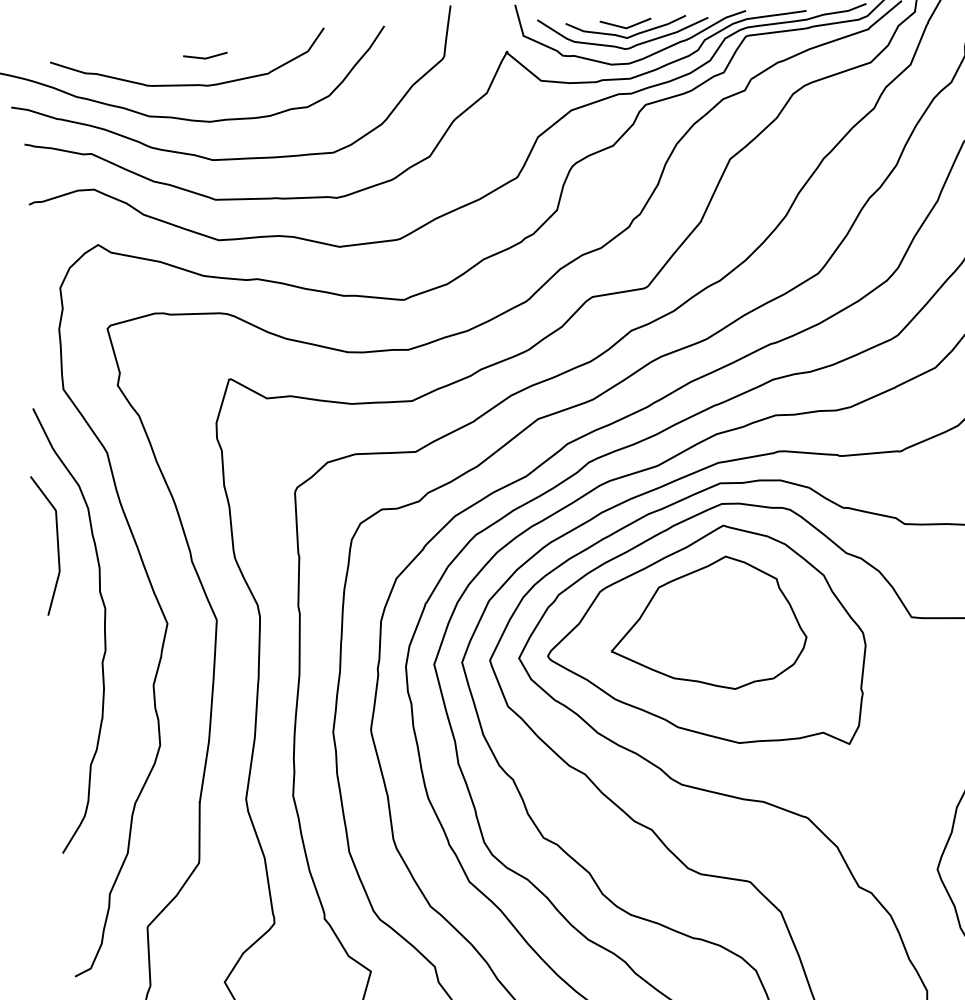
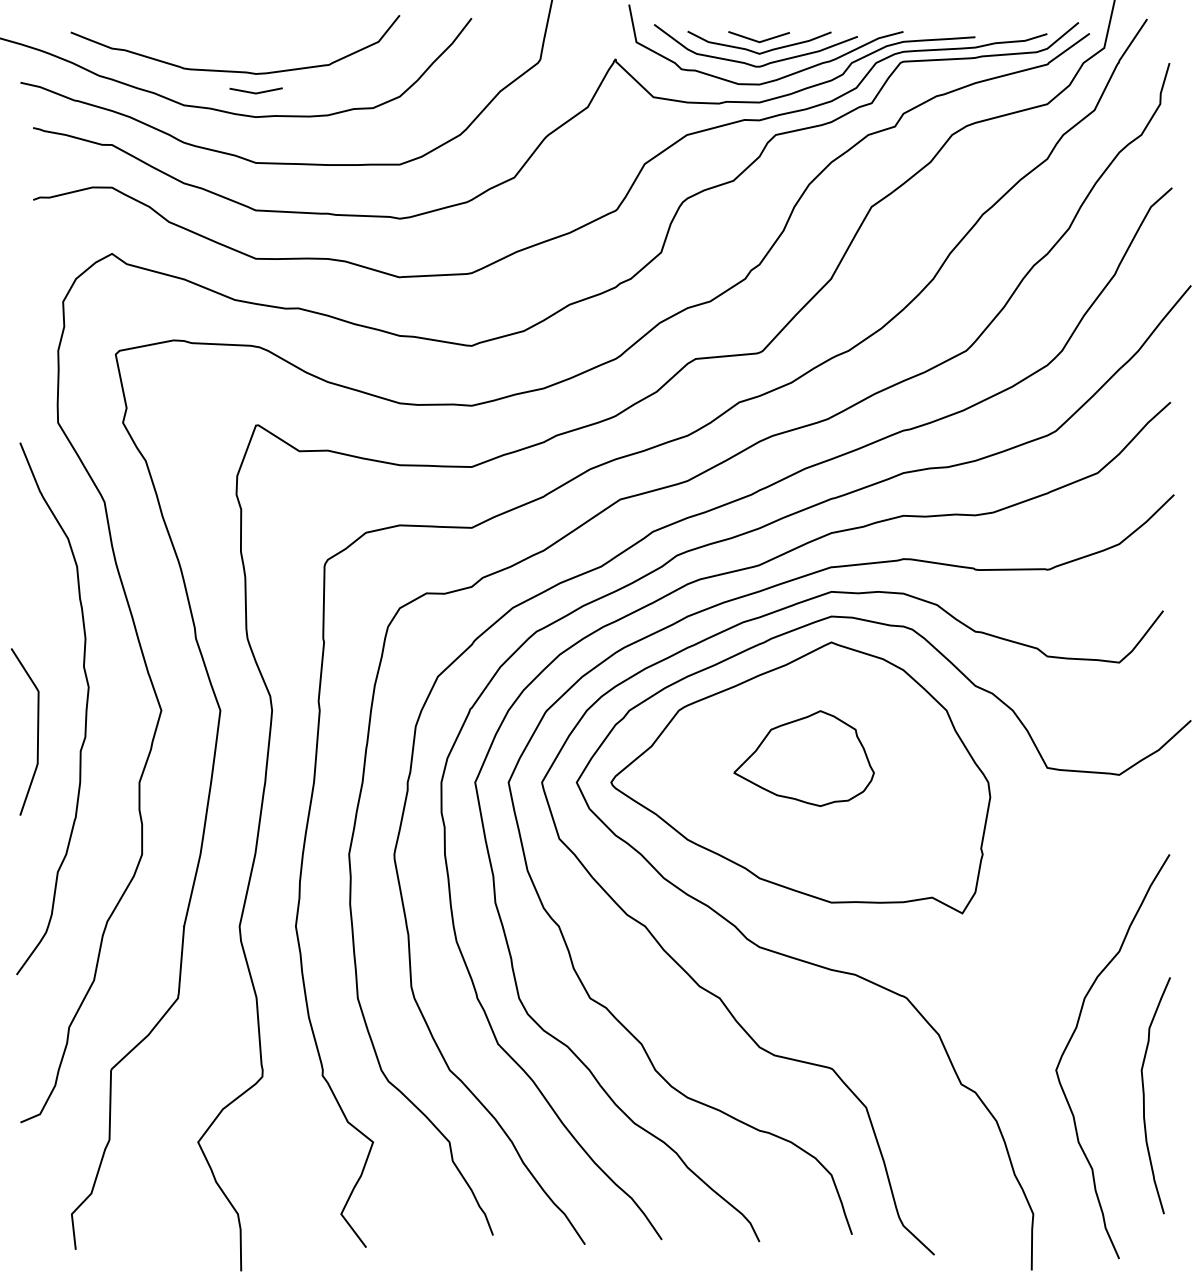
line: (205, 57) -> (255, 92), moved
curve: (57, 544) -> (37, 731), moved
part: (707, 624) -> (803, 758), size x0.6

